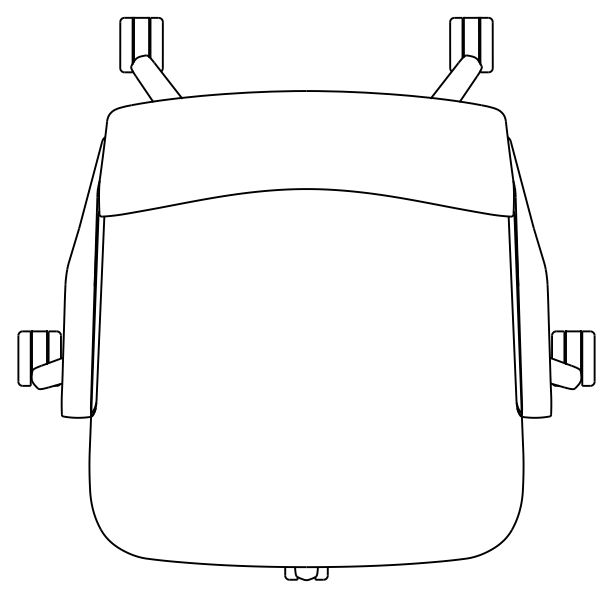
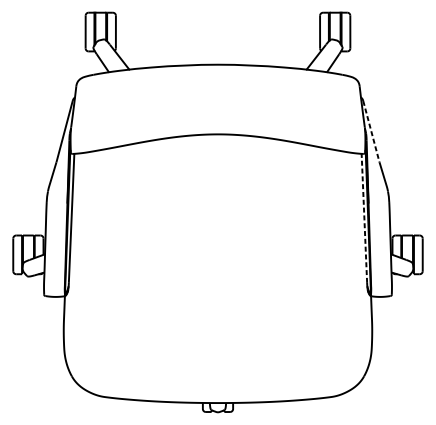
line: (522, 185) -> (371, 131), solid -> dashed
line: (512, 307) -> (364, 218), solid -> dashed

